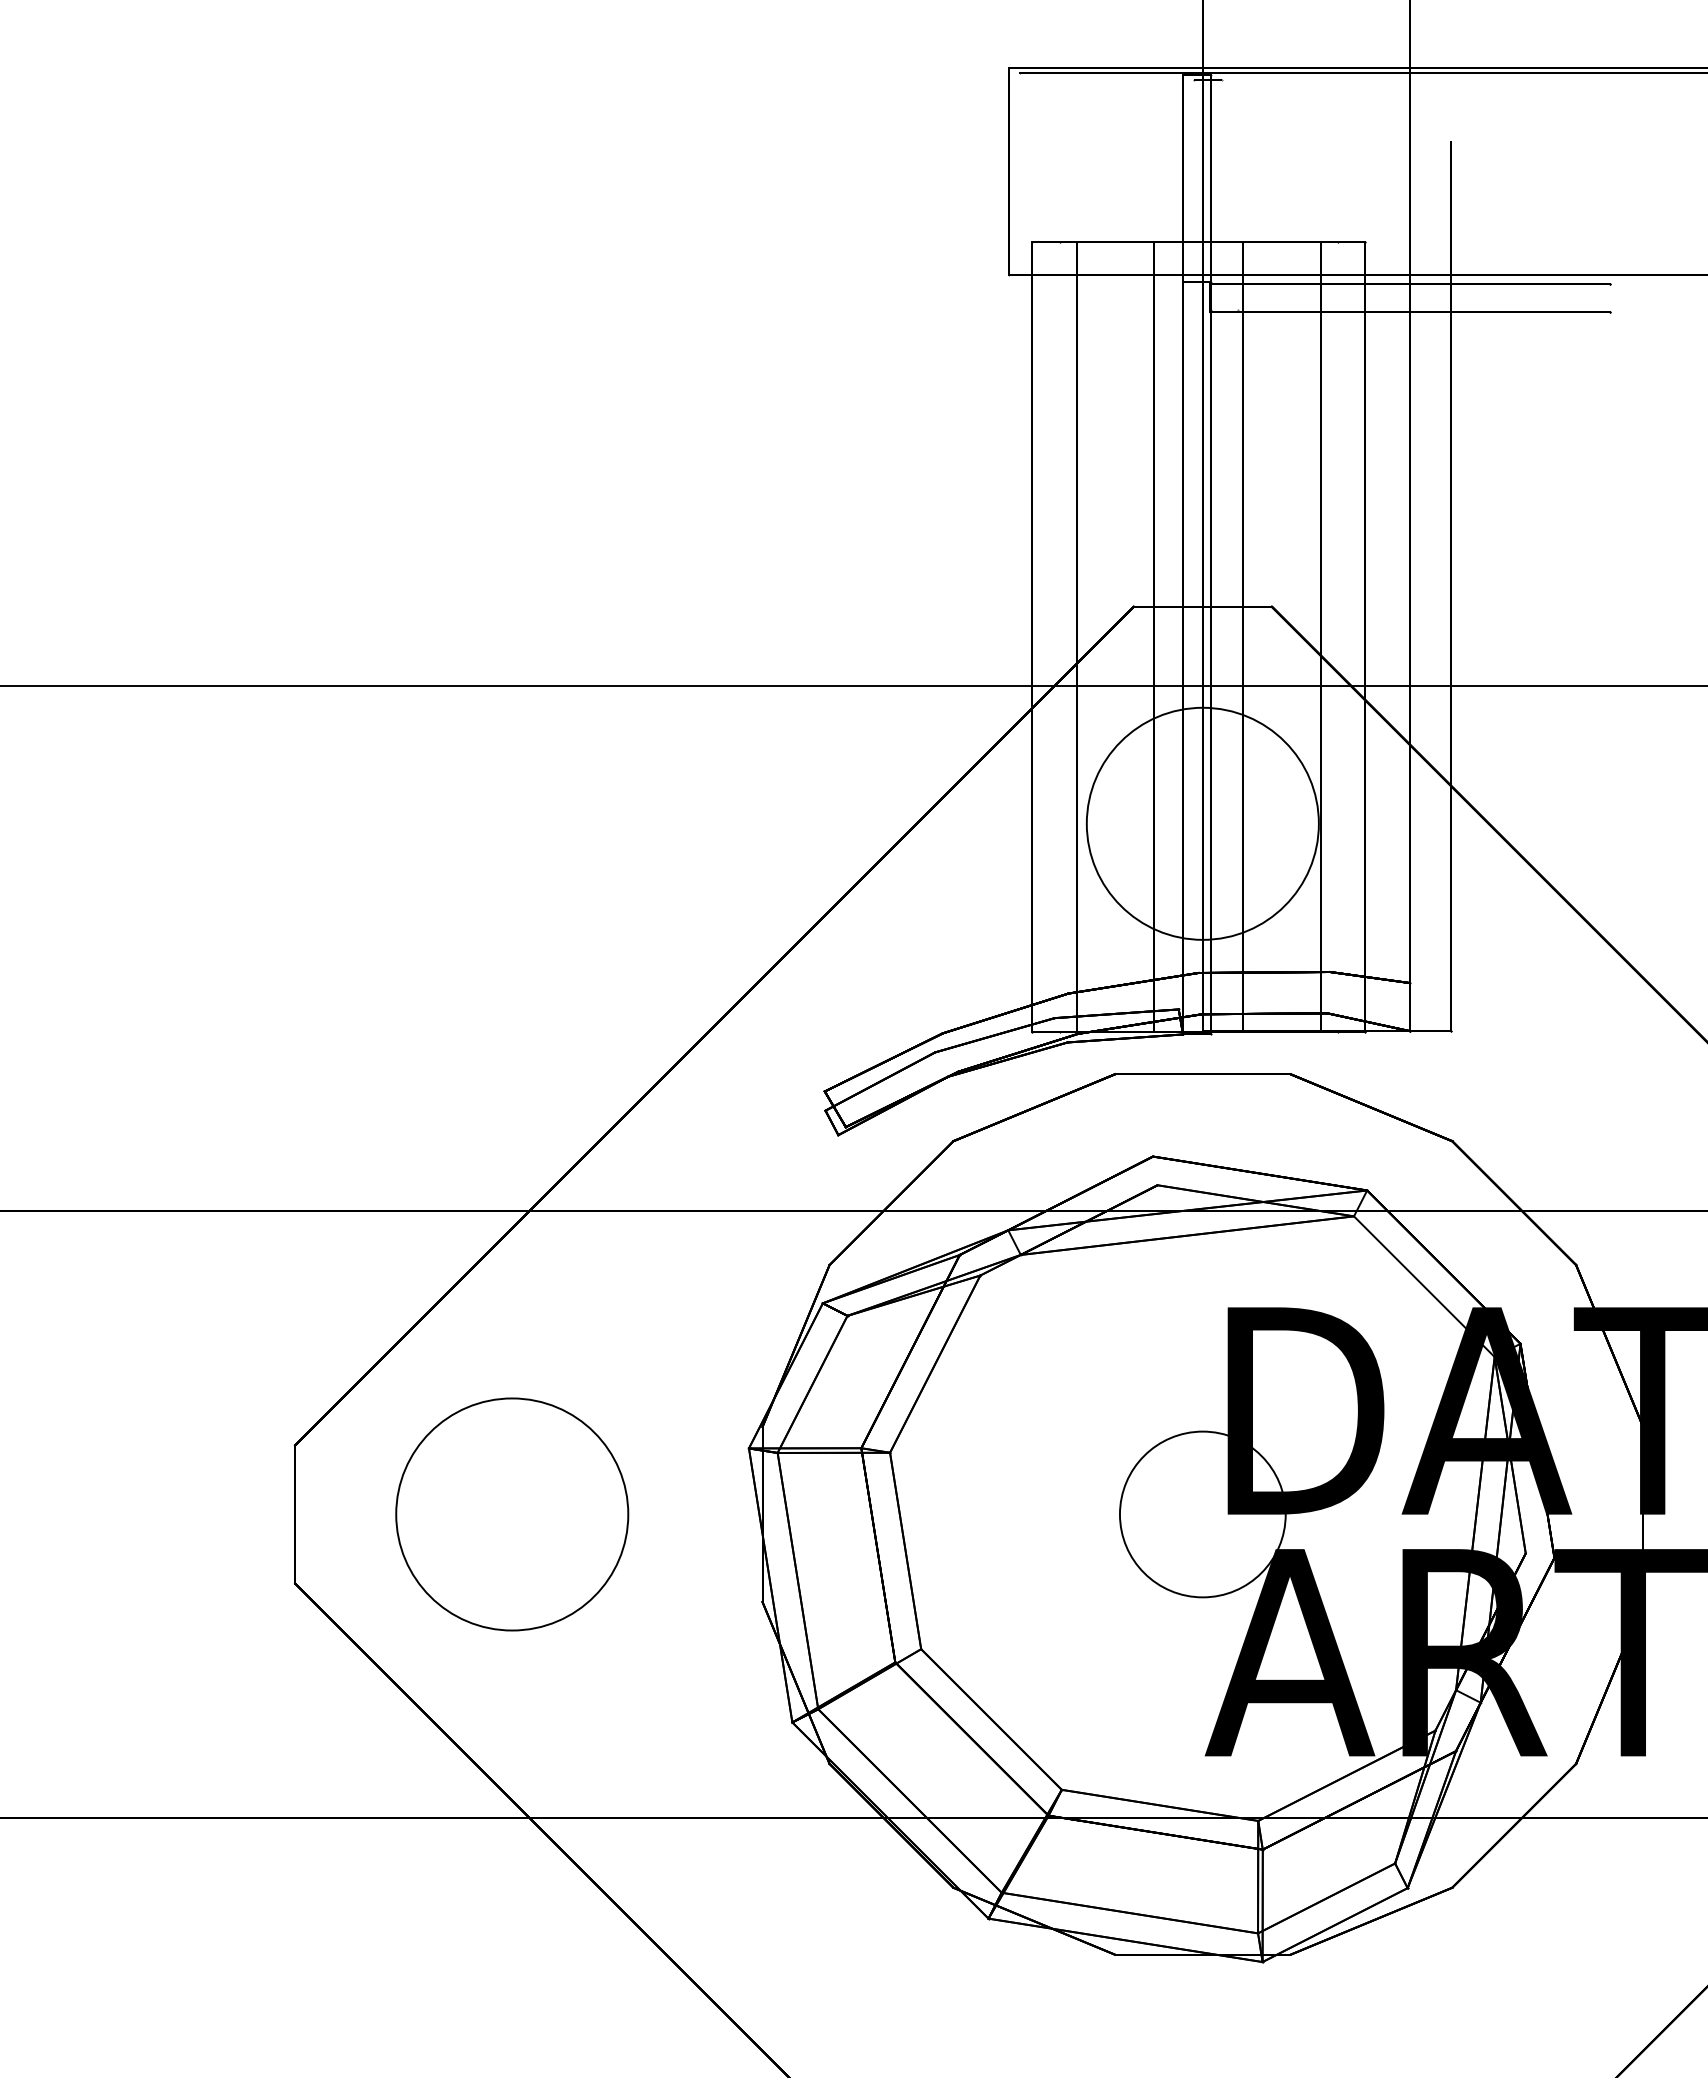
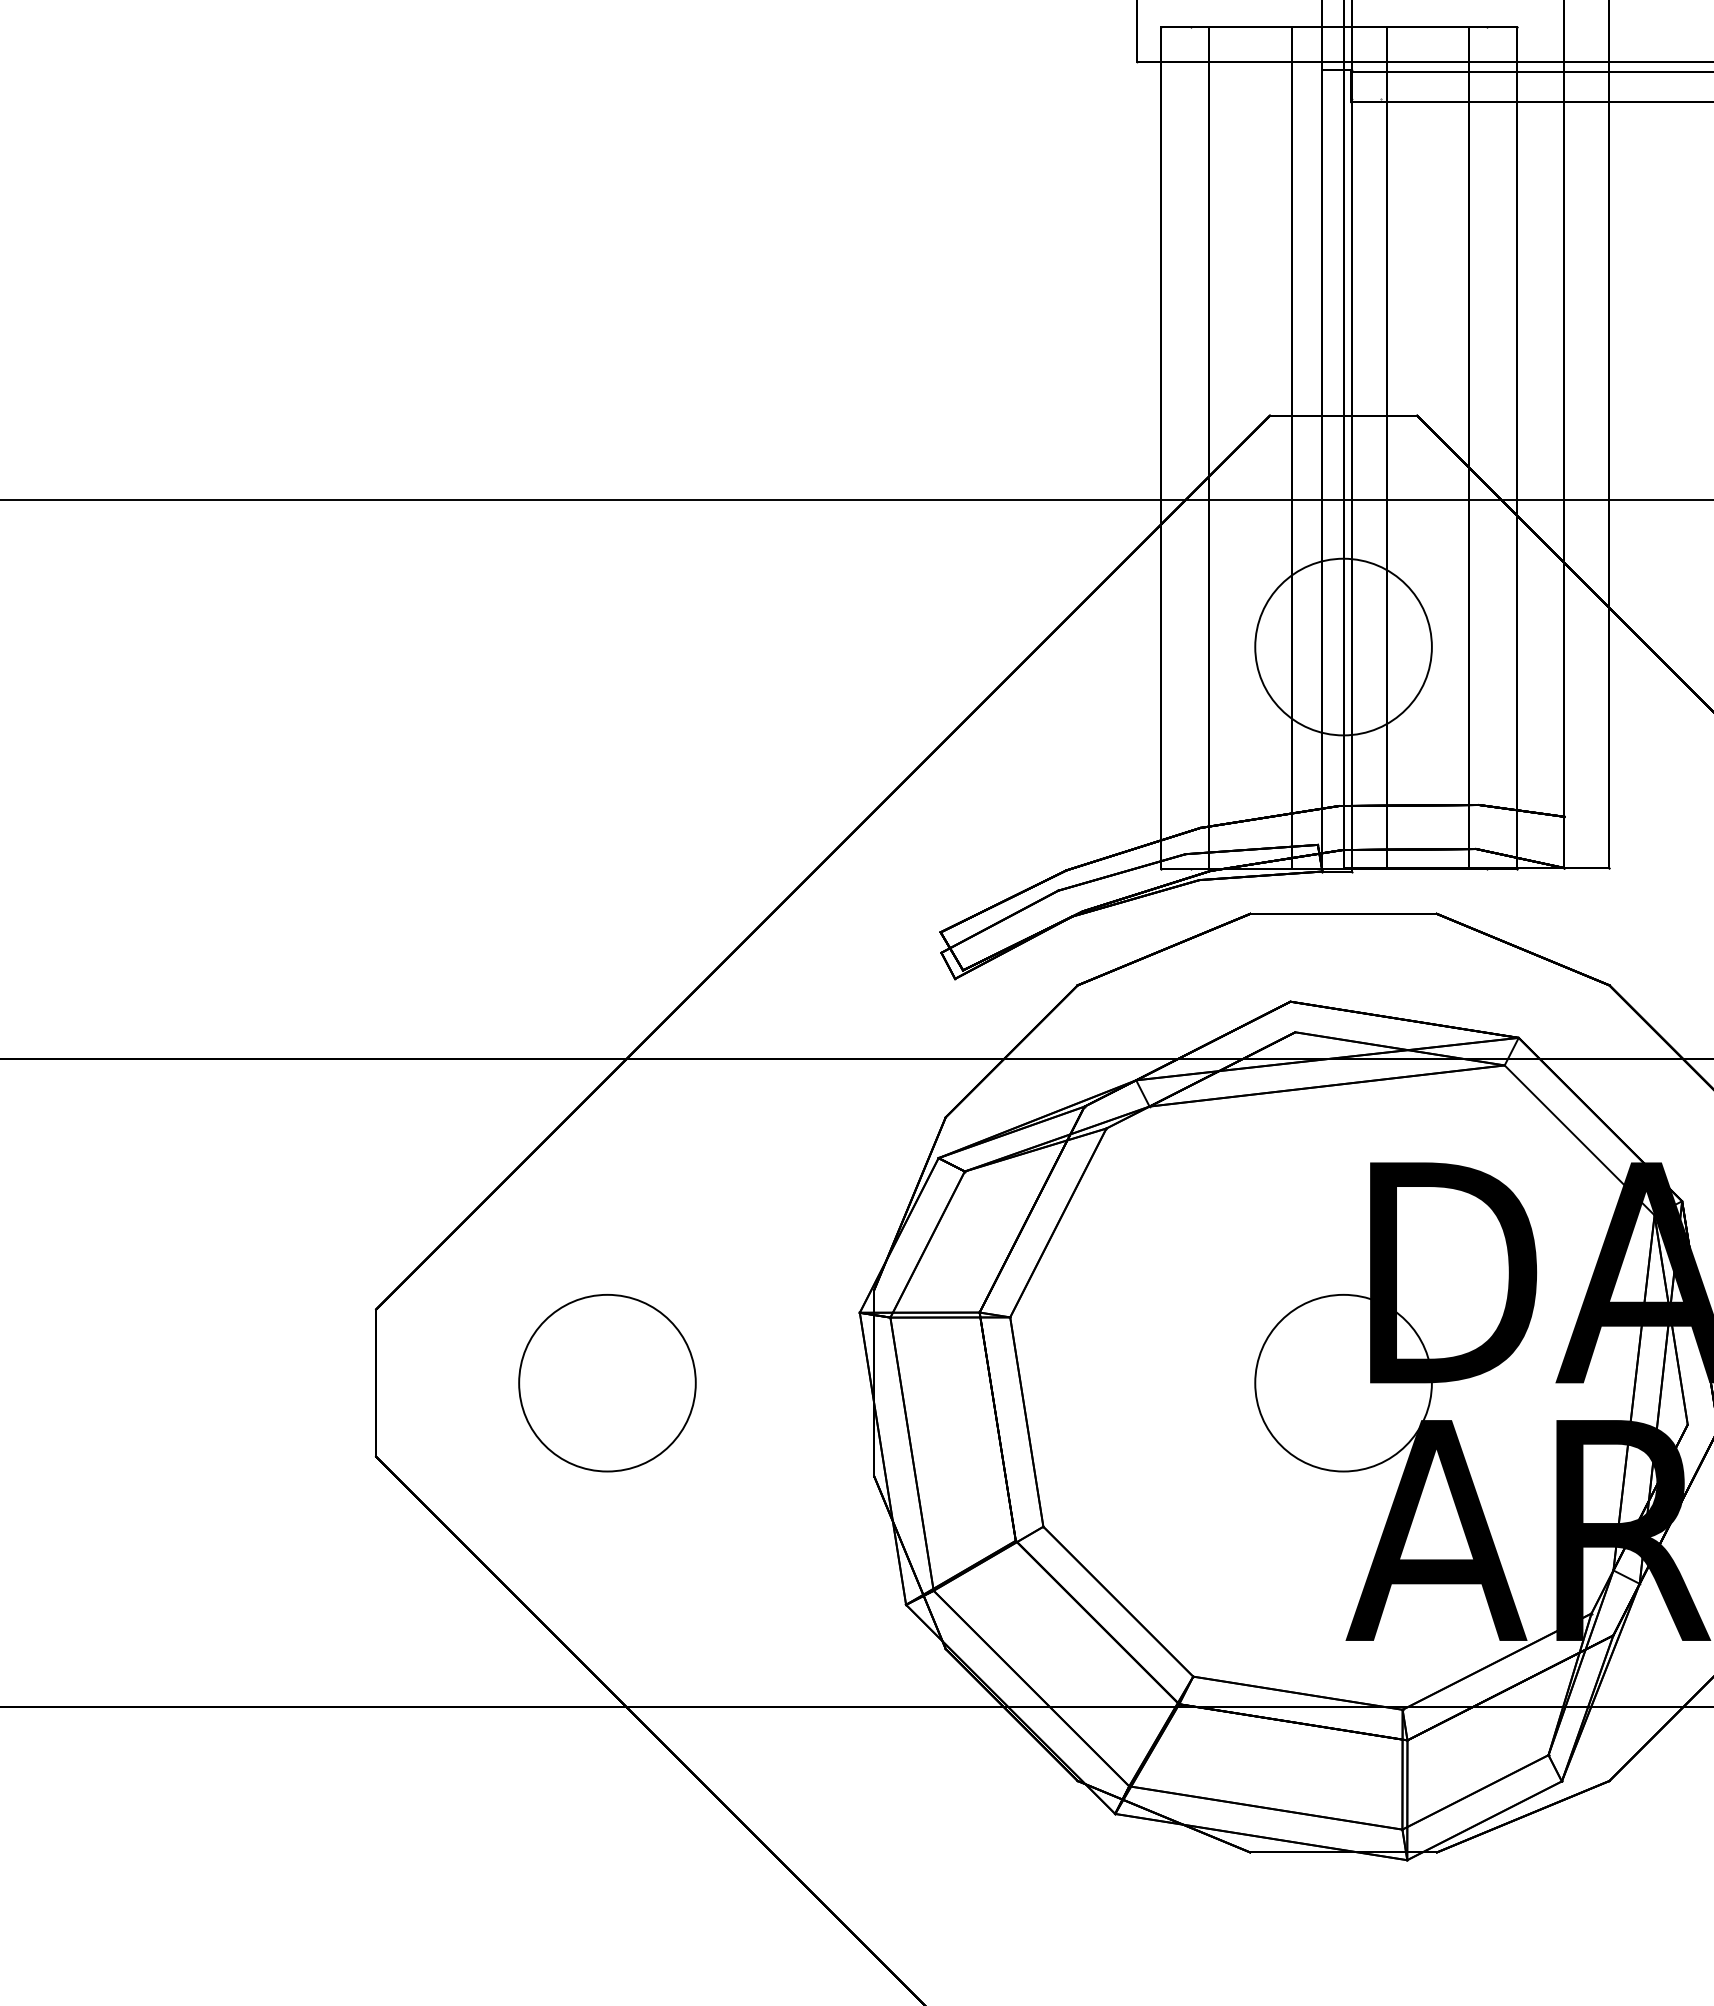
circle: (1202, 823) -> (1343, 646), size x0.71
circle: (511, 1514) -> (606, 1383), size x0.71

